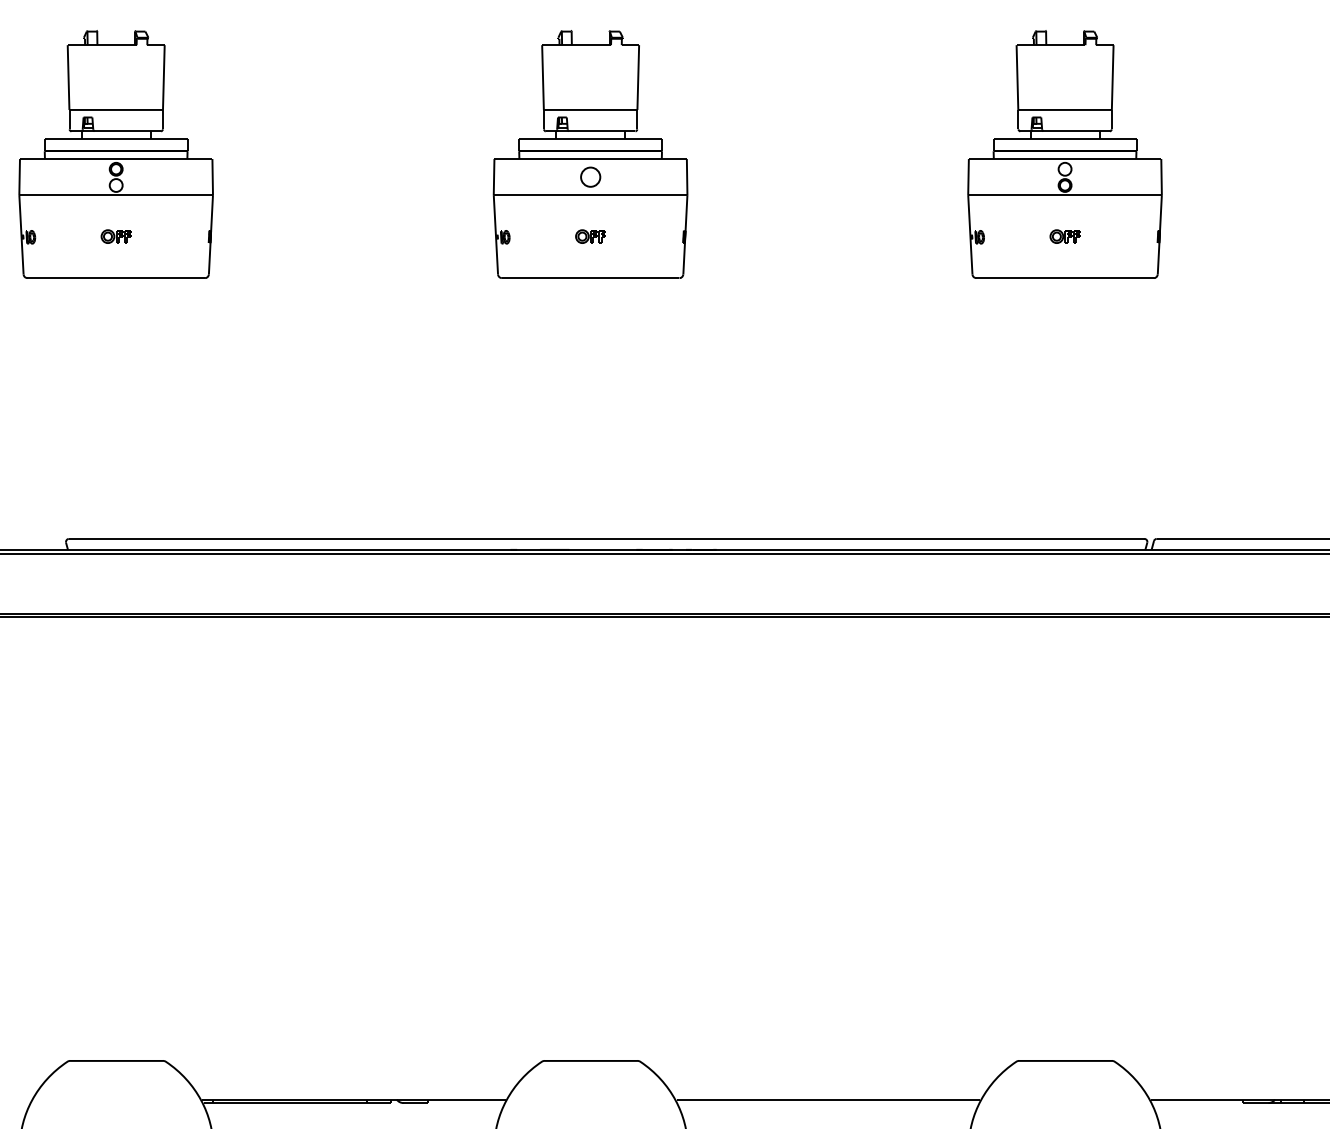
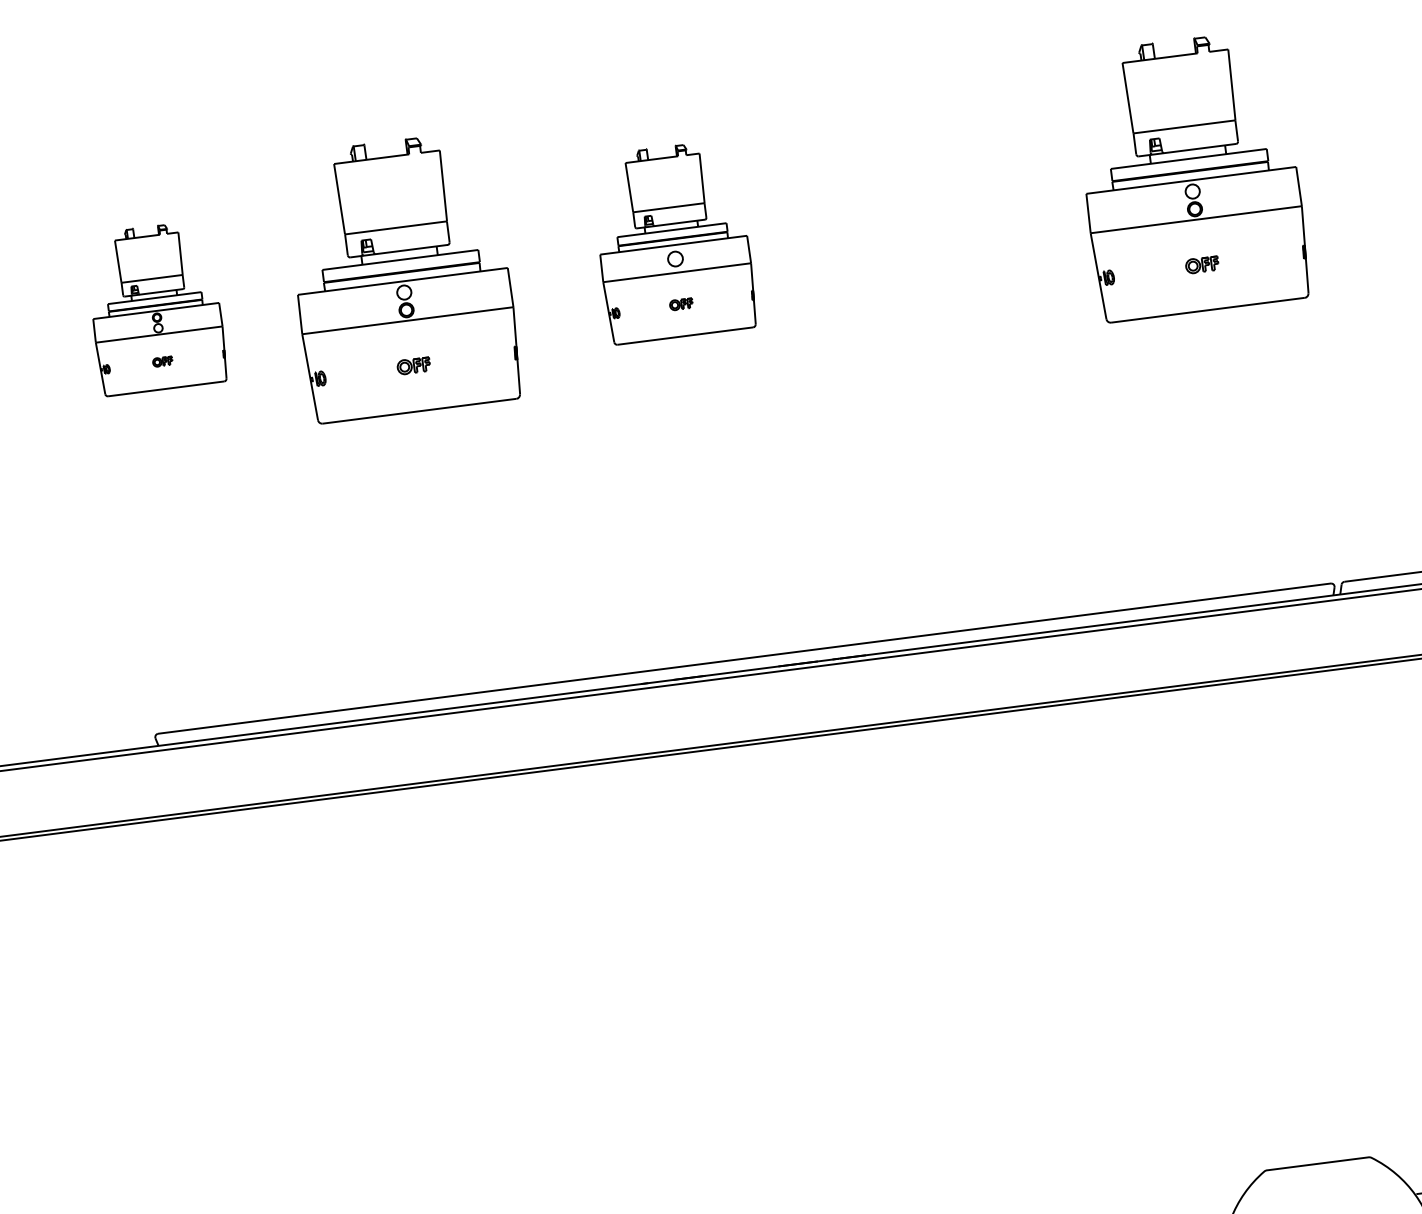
part: (115, 154) -> (155, 308), size x0.6
part: (341, 154) -> (401, 276), added
part: (590, 154) -> (673, 241), size x0.7

